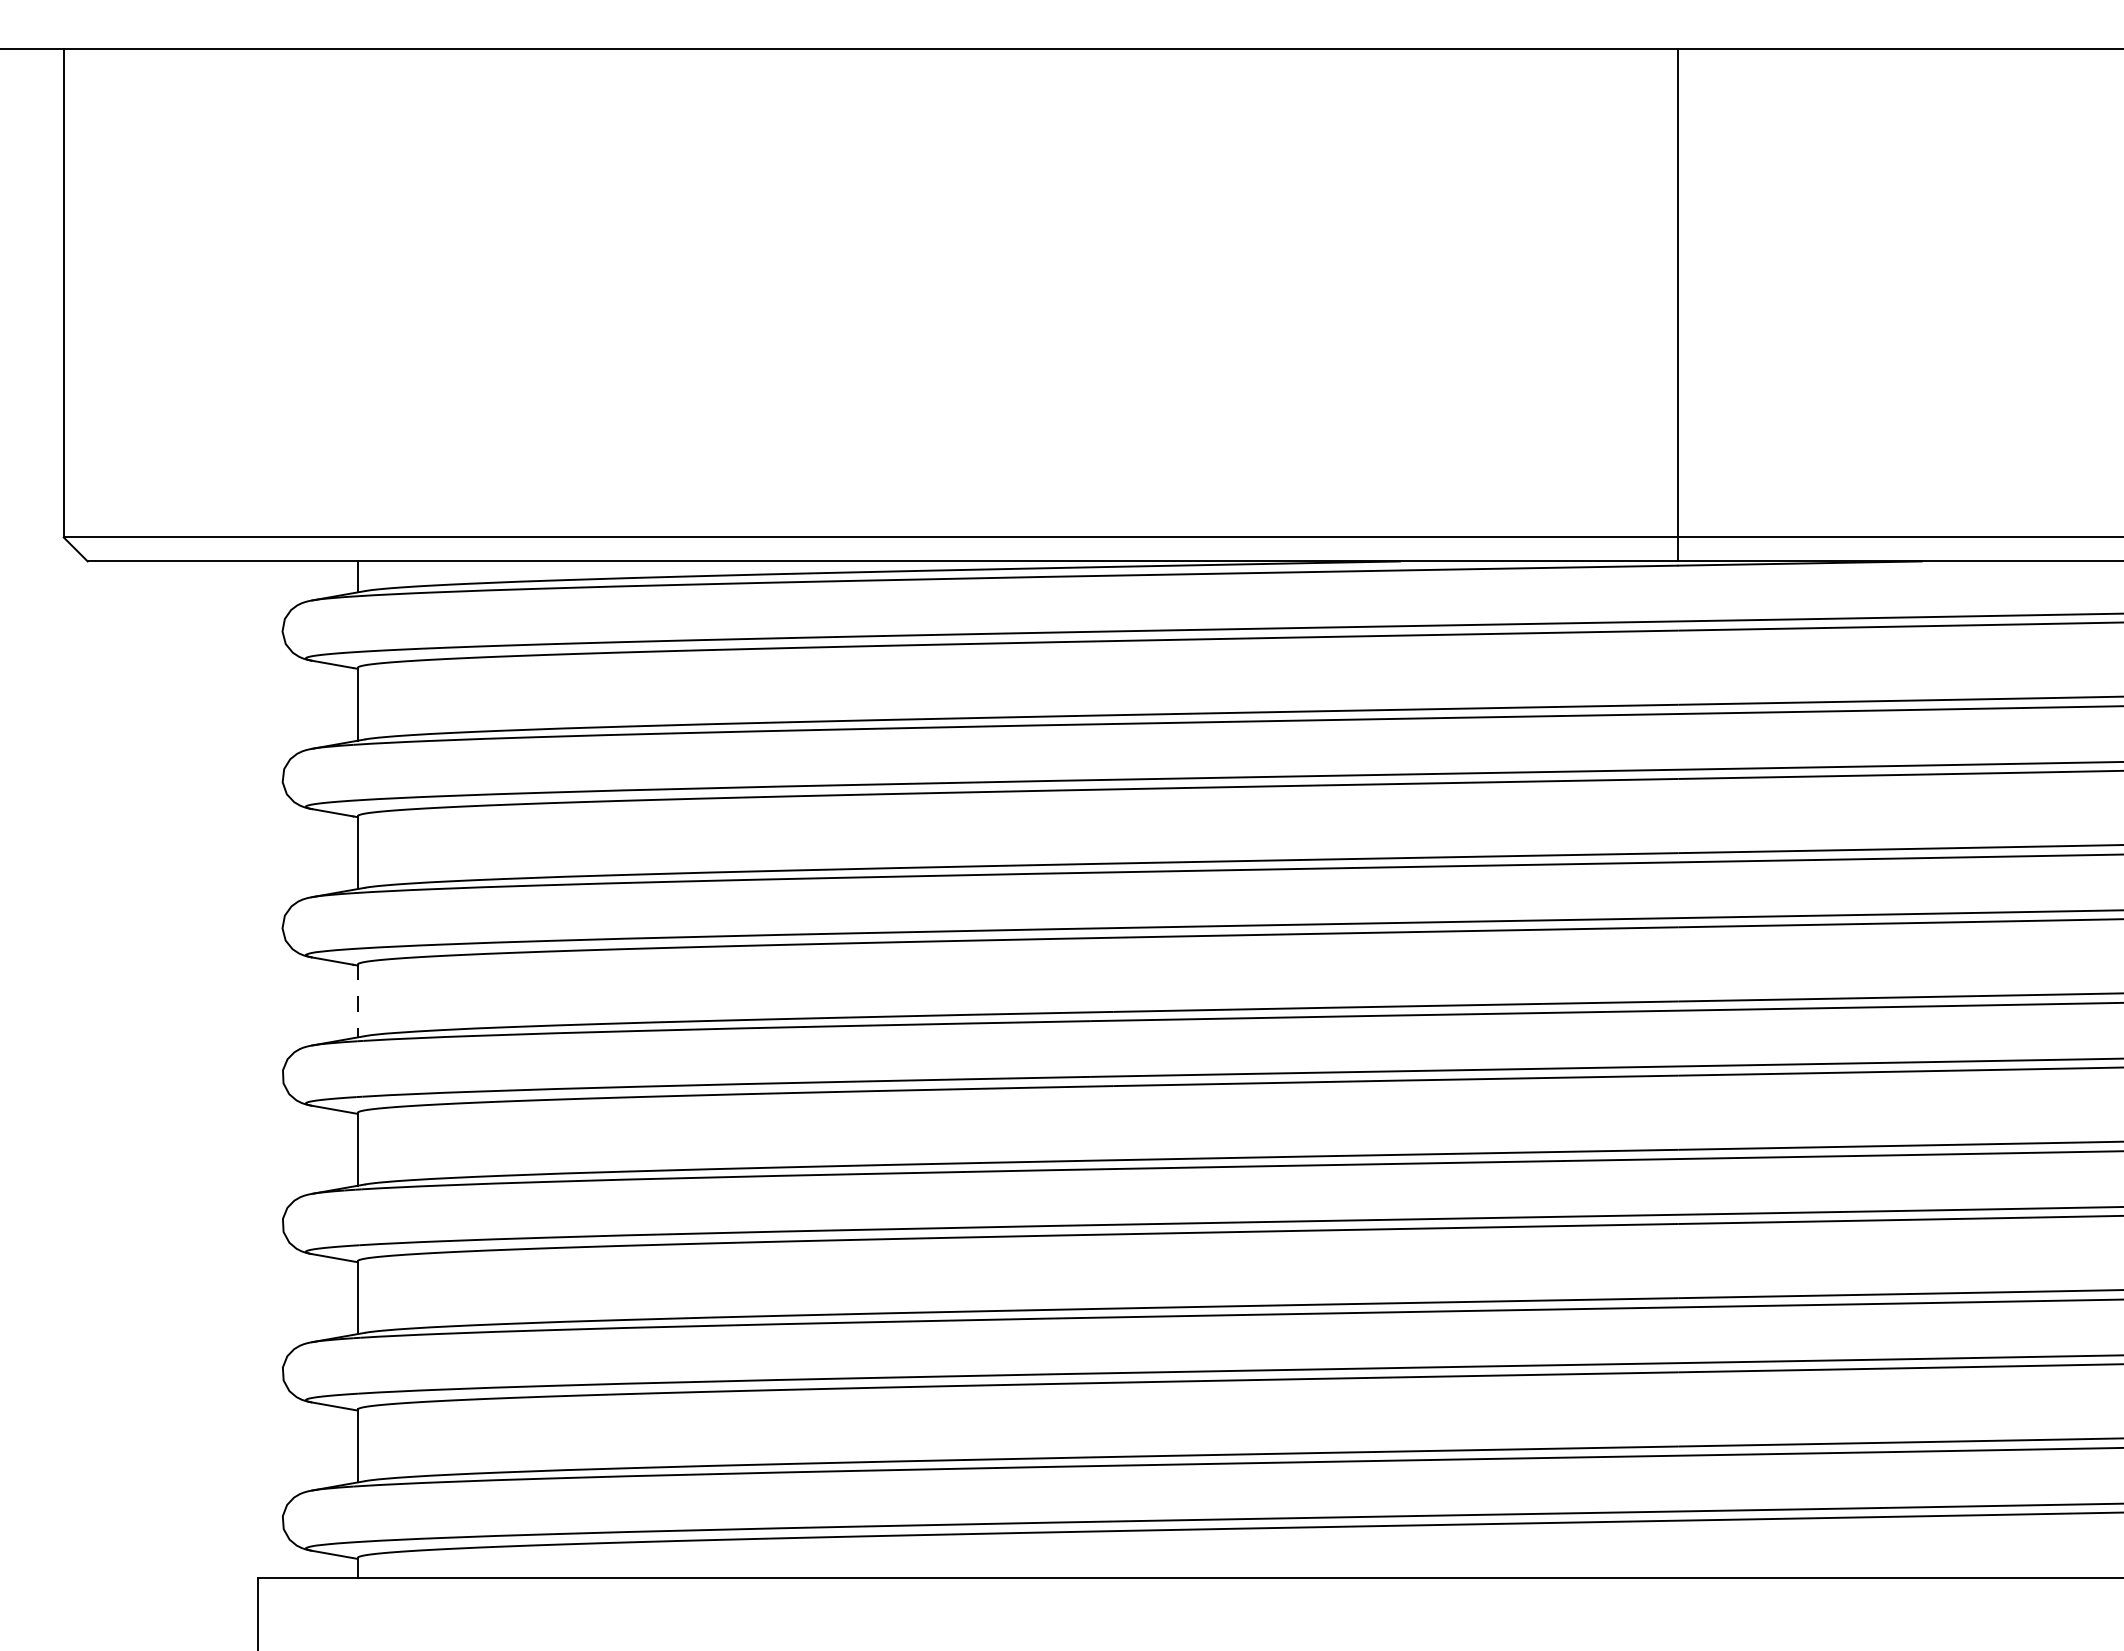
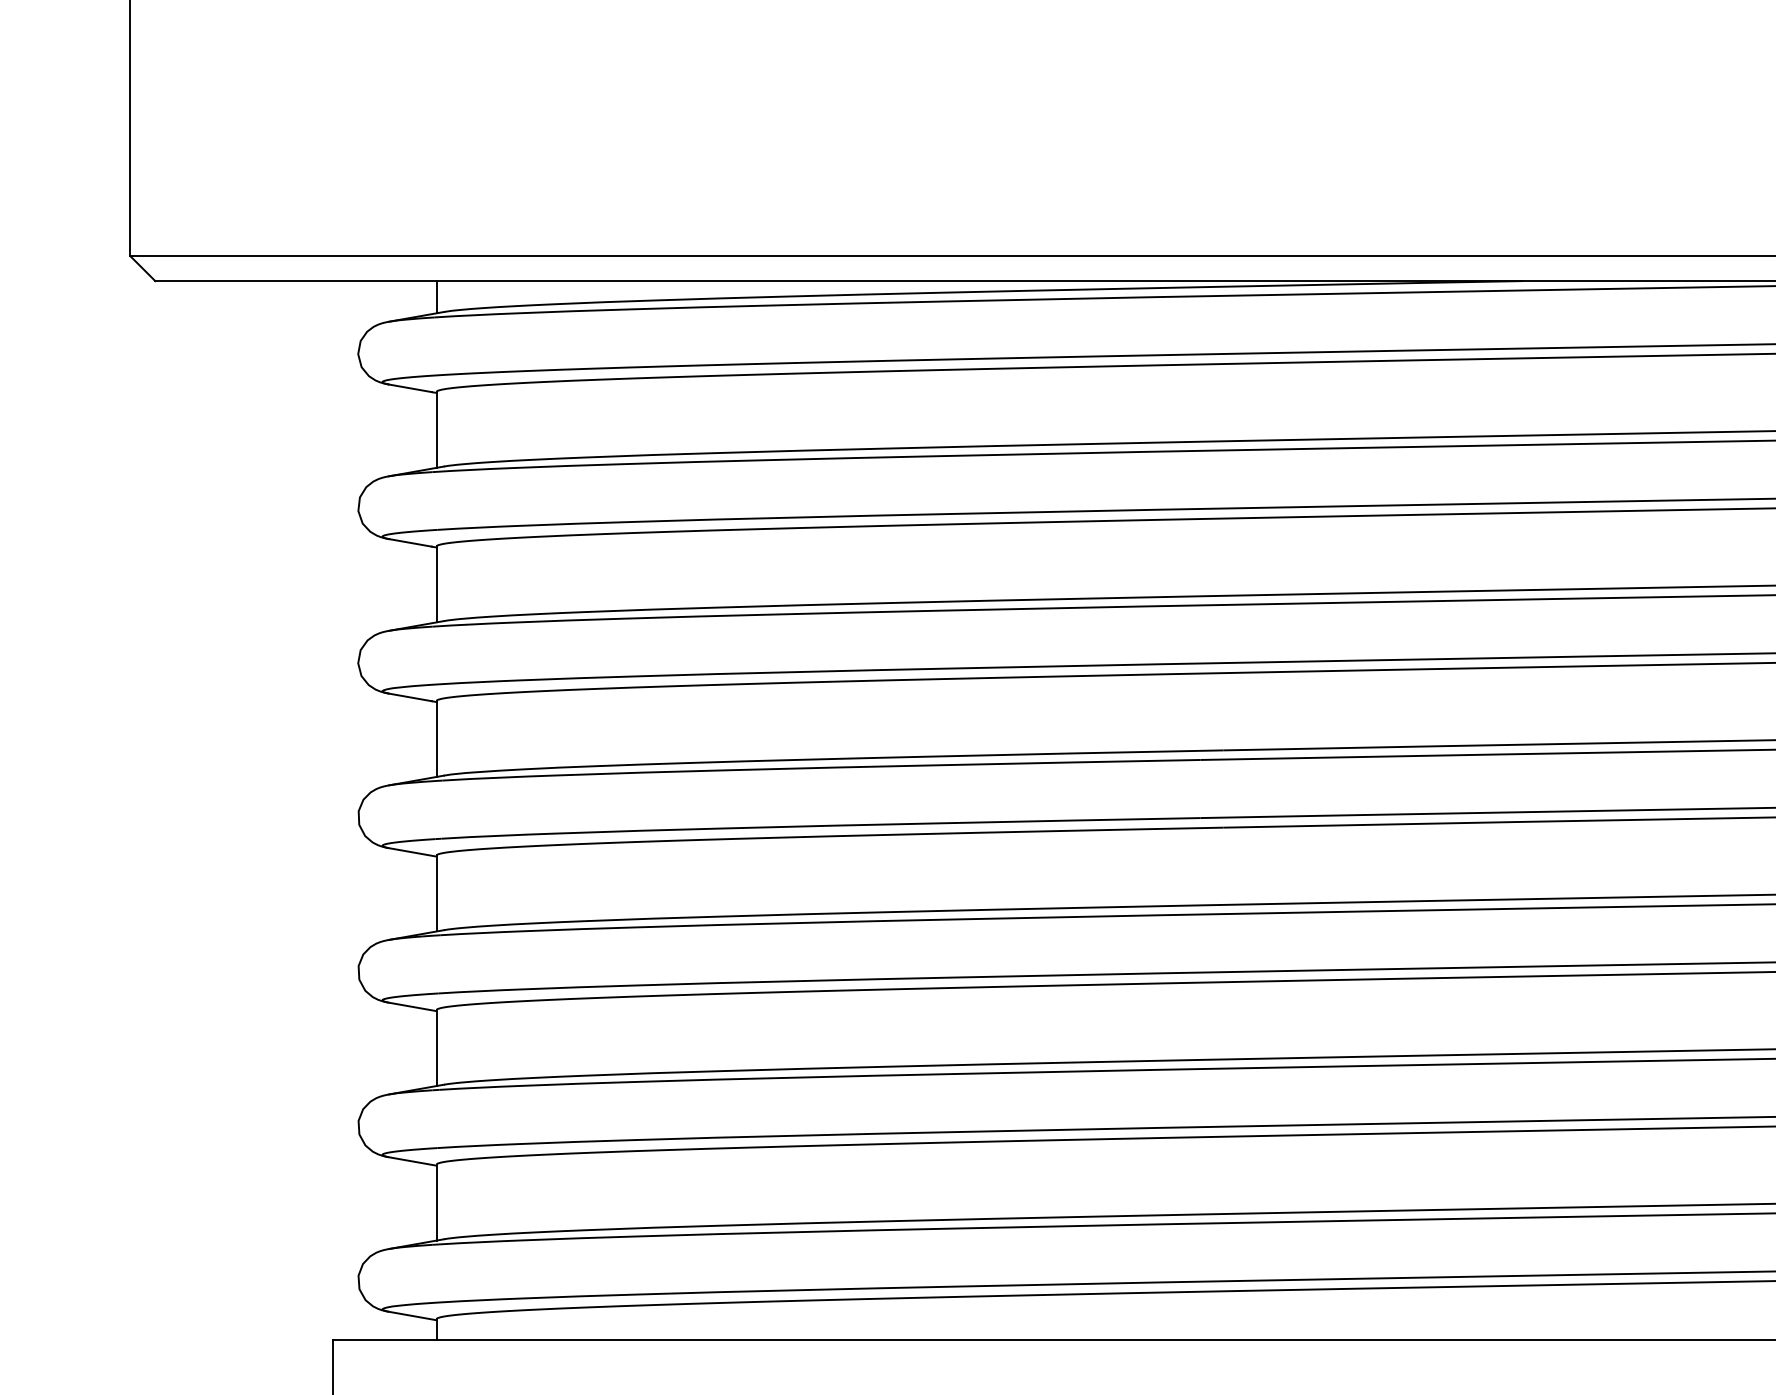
line: (358, 1001) -> (437, 739), dashed -> solid

